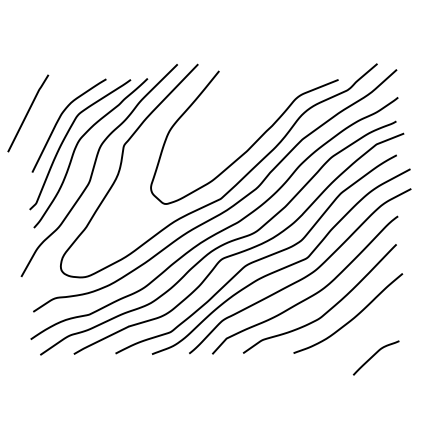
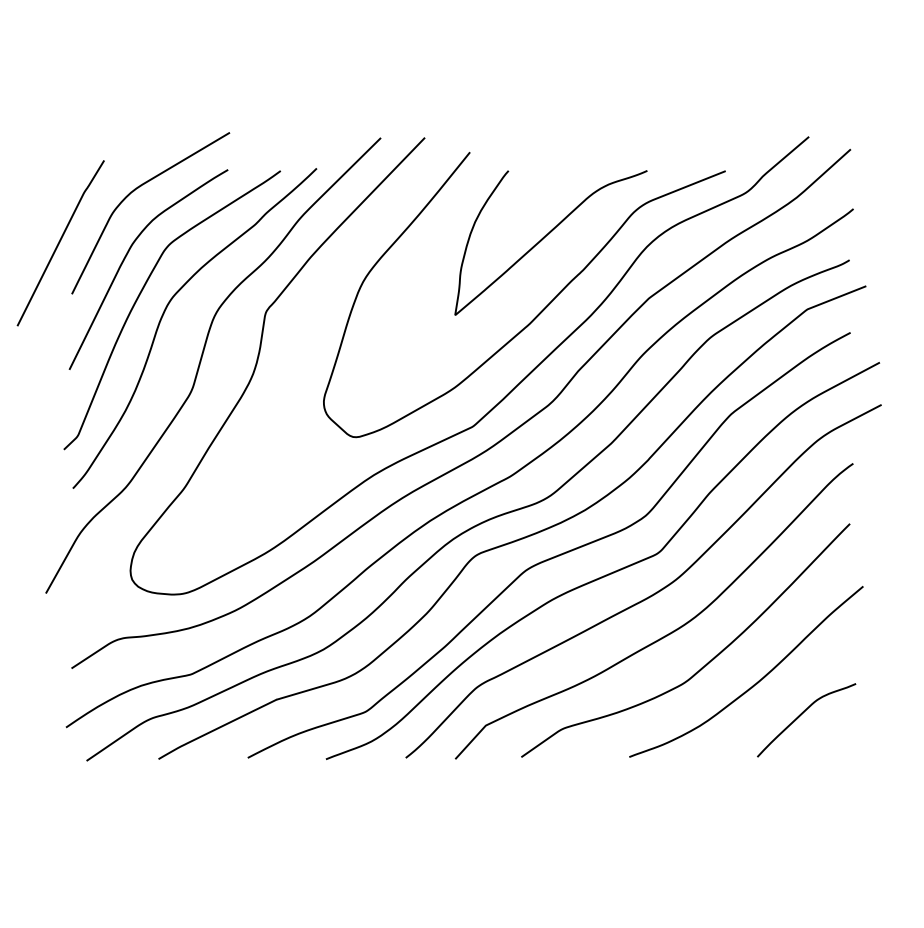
curve: (63, 89) -> (136, 191), added
curve: (254, 111) -> (545, 238), added
curve: (375, 355) -> (804, 714), moved

